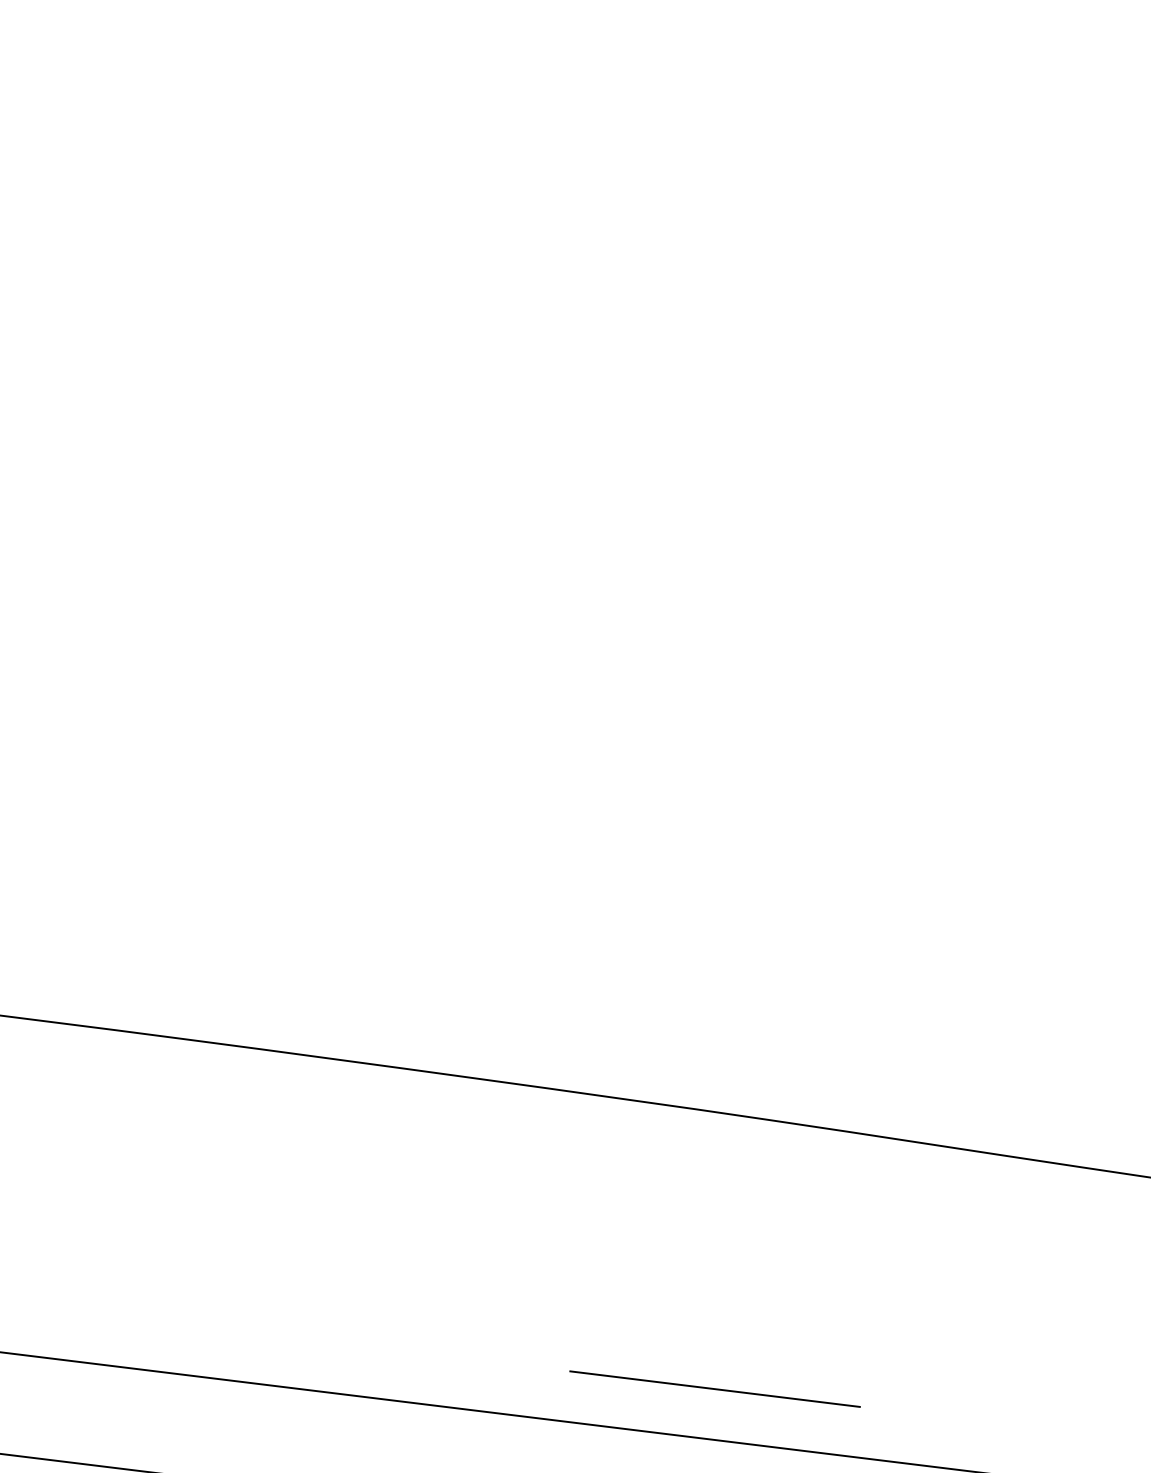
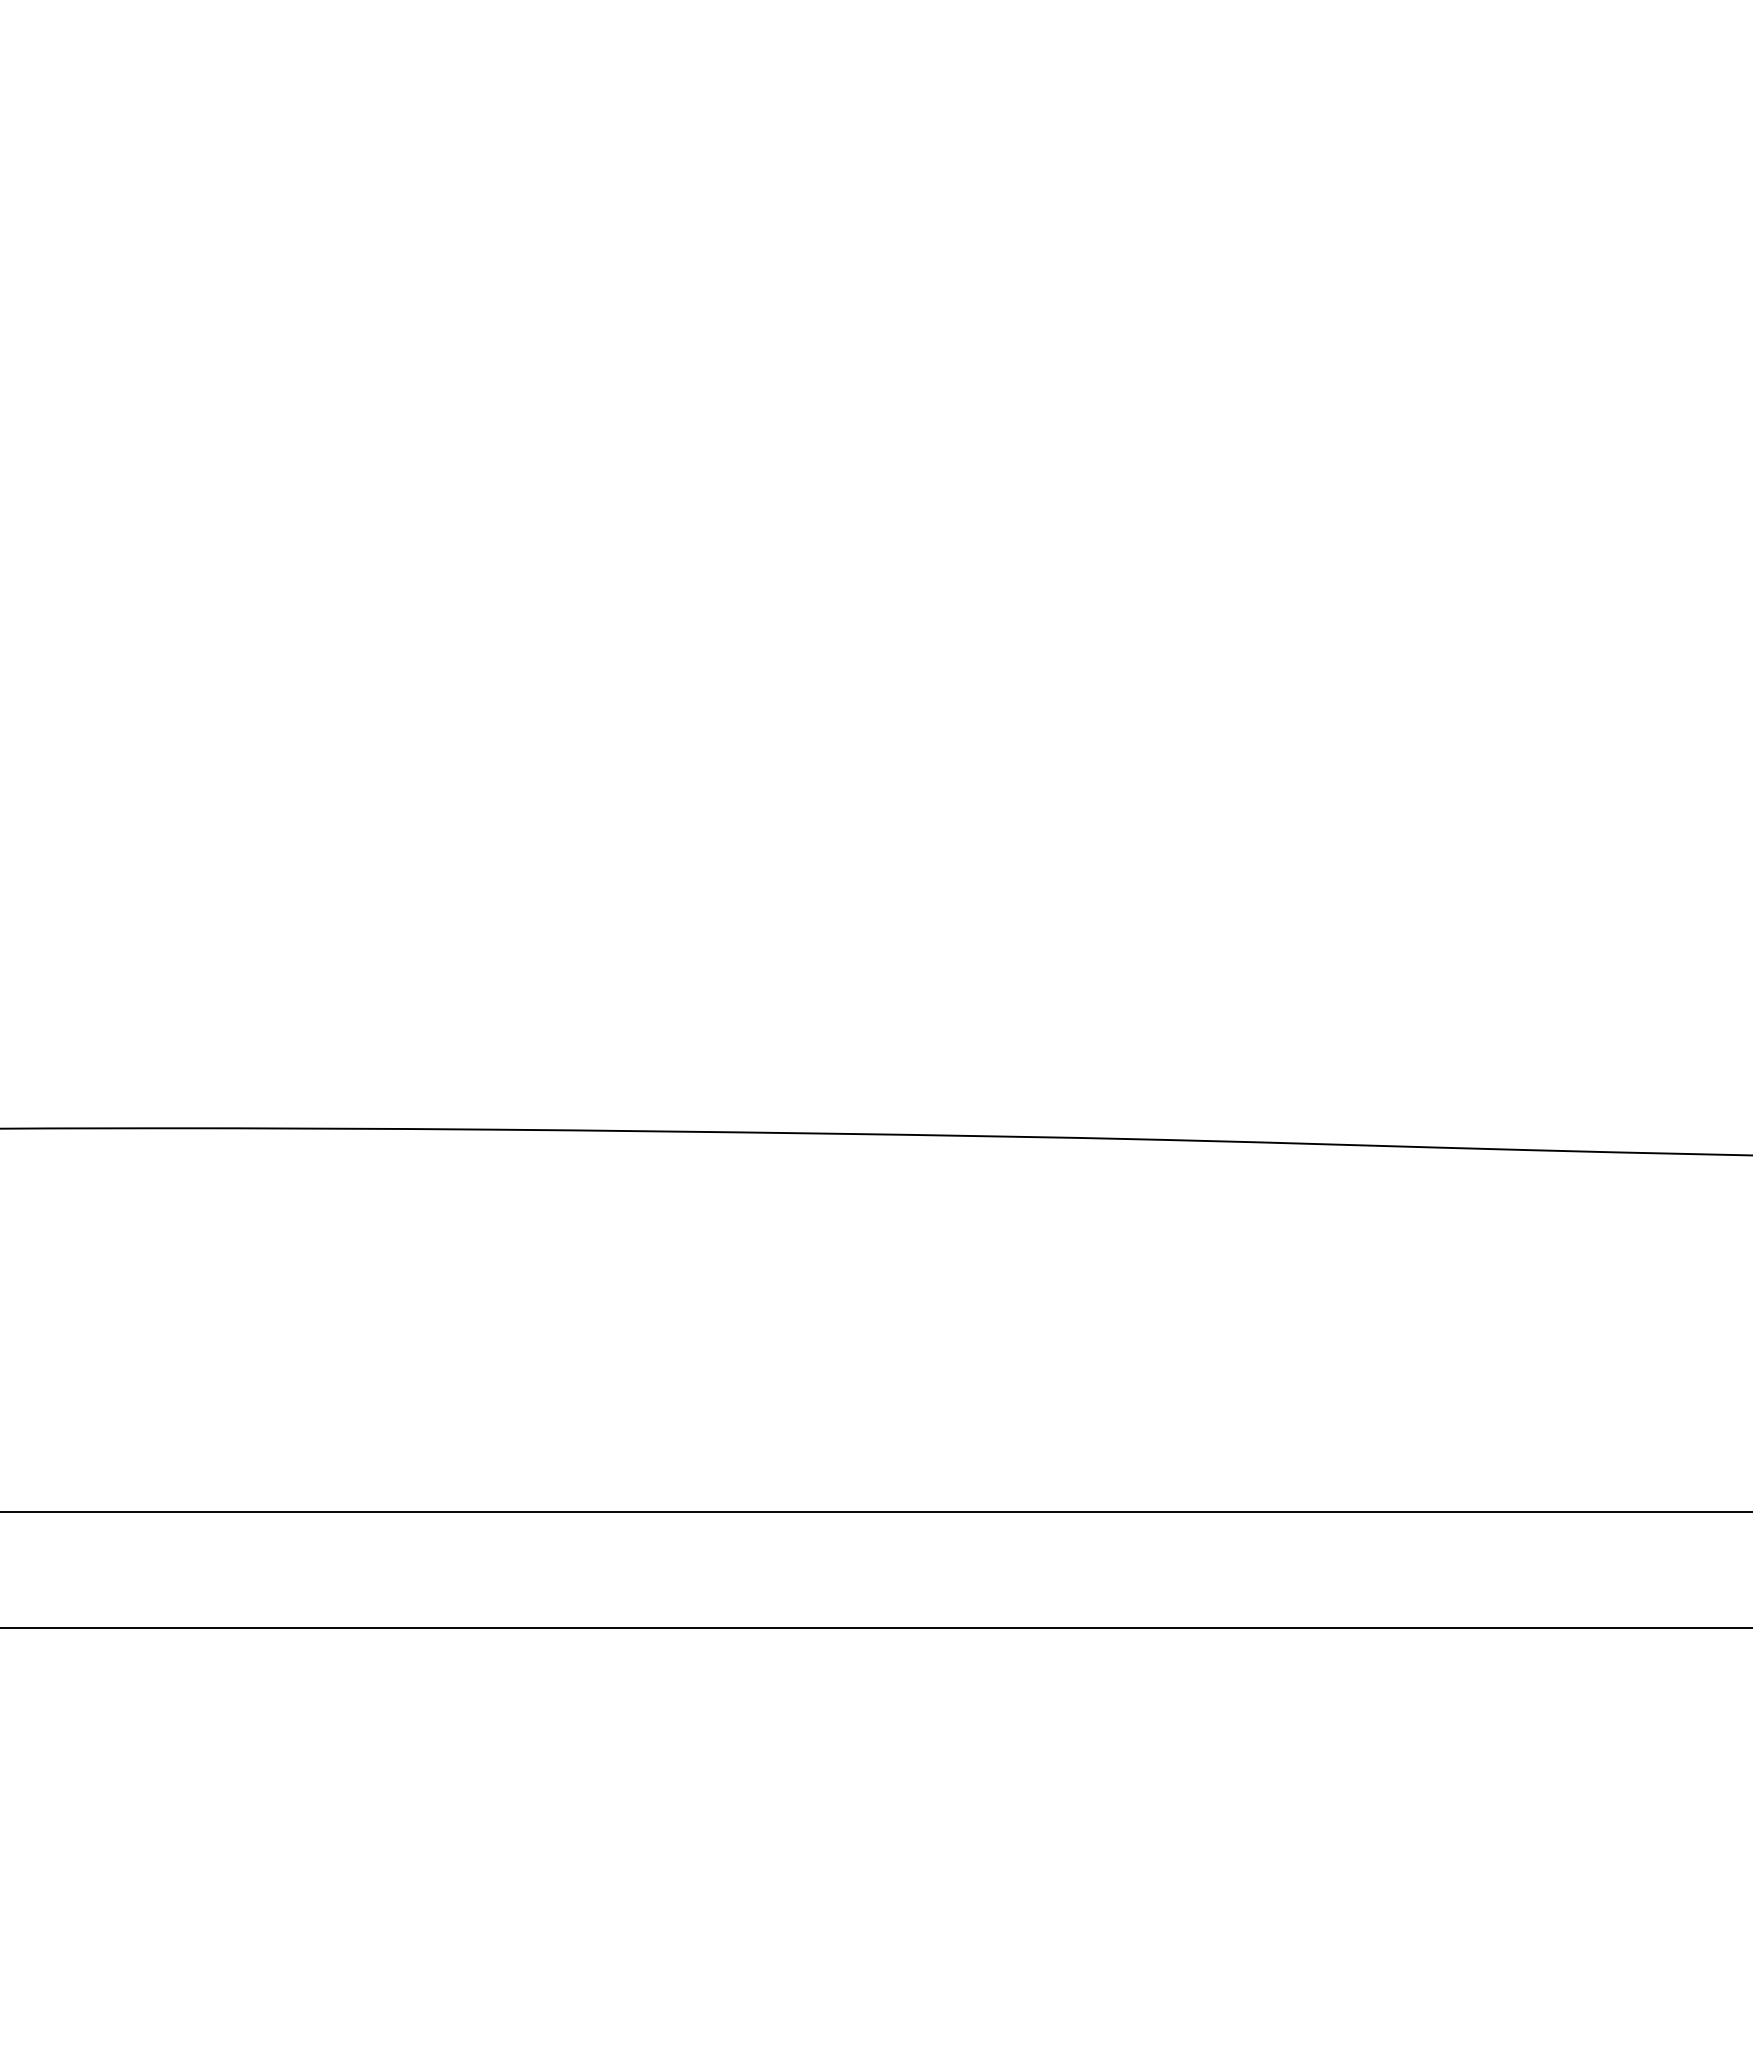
line: (714, 1389) -> (1140, 1454), removed

